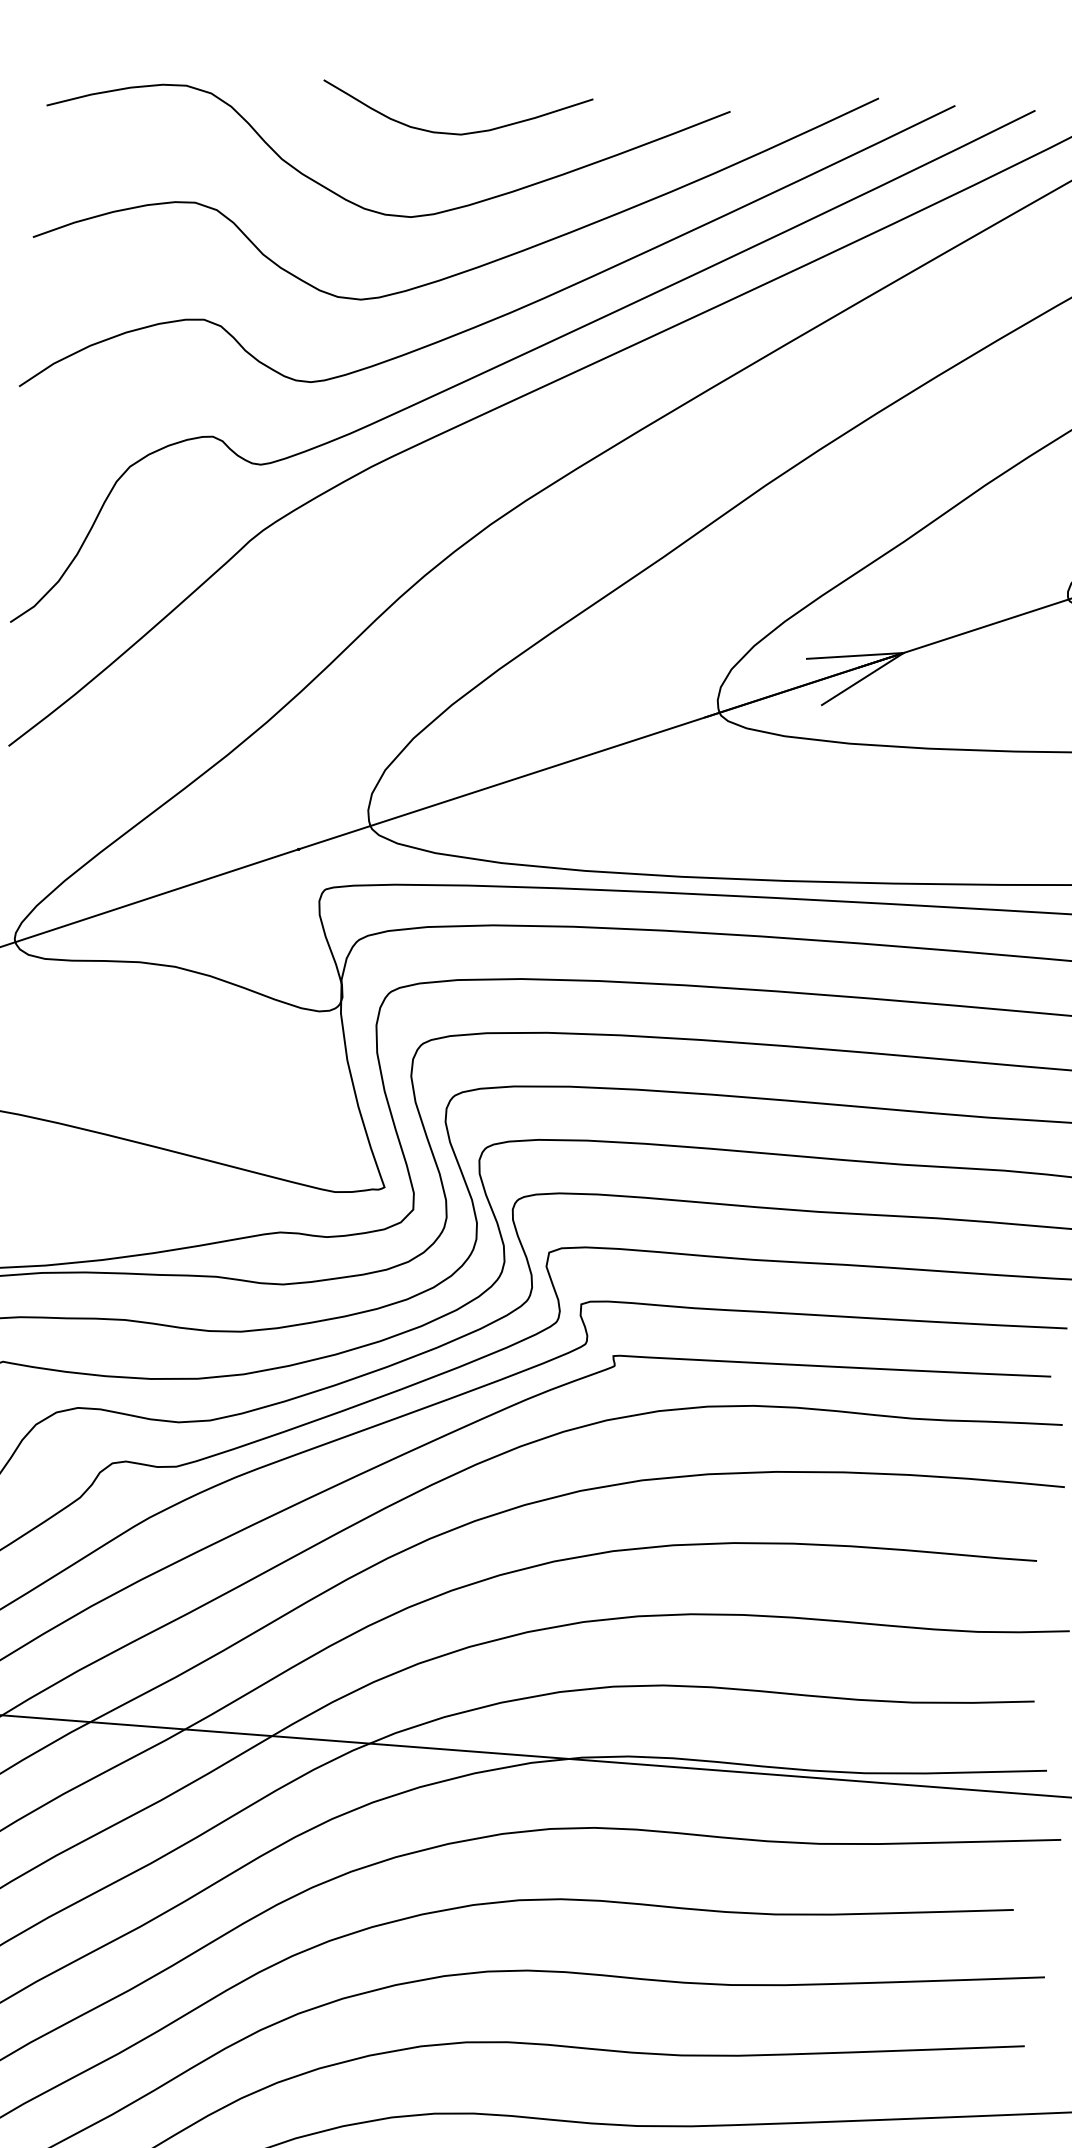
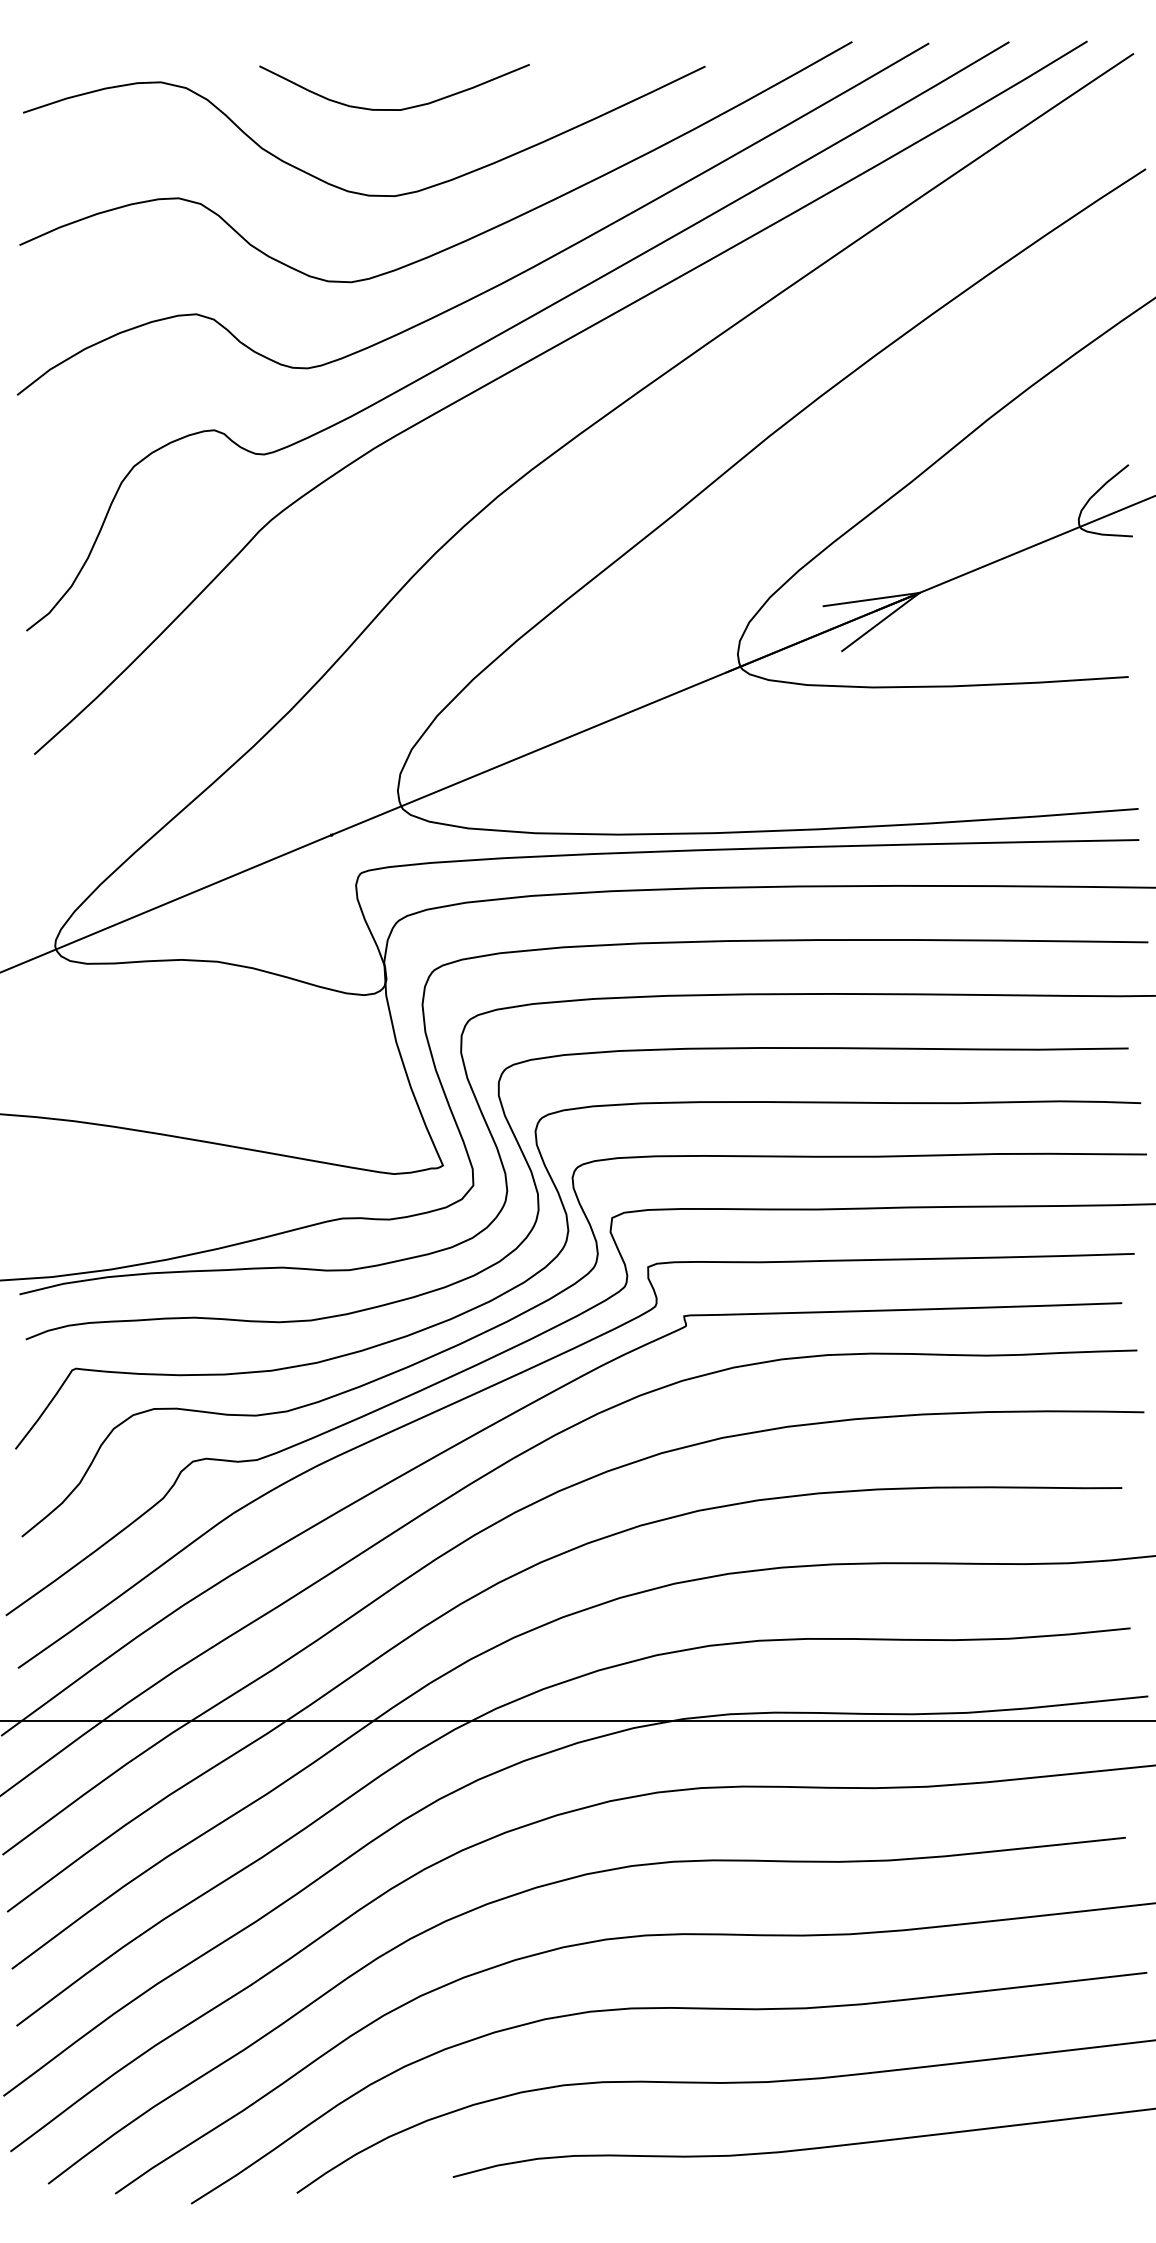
curve: (455, 133) -> (394, 109), moved

